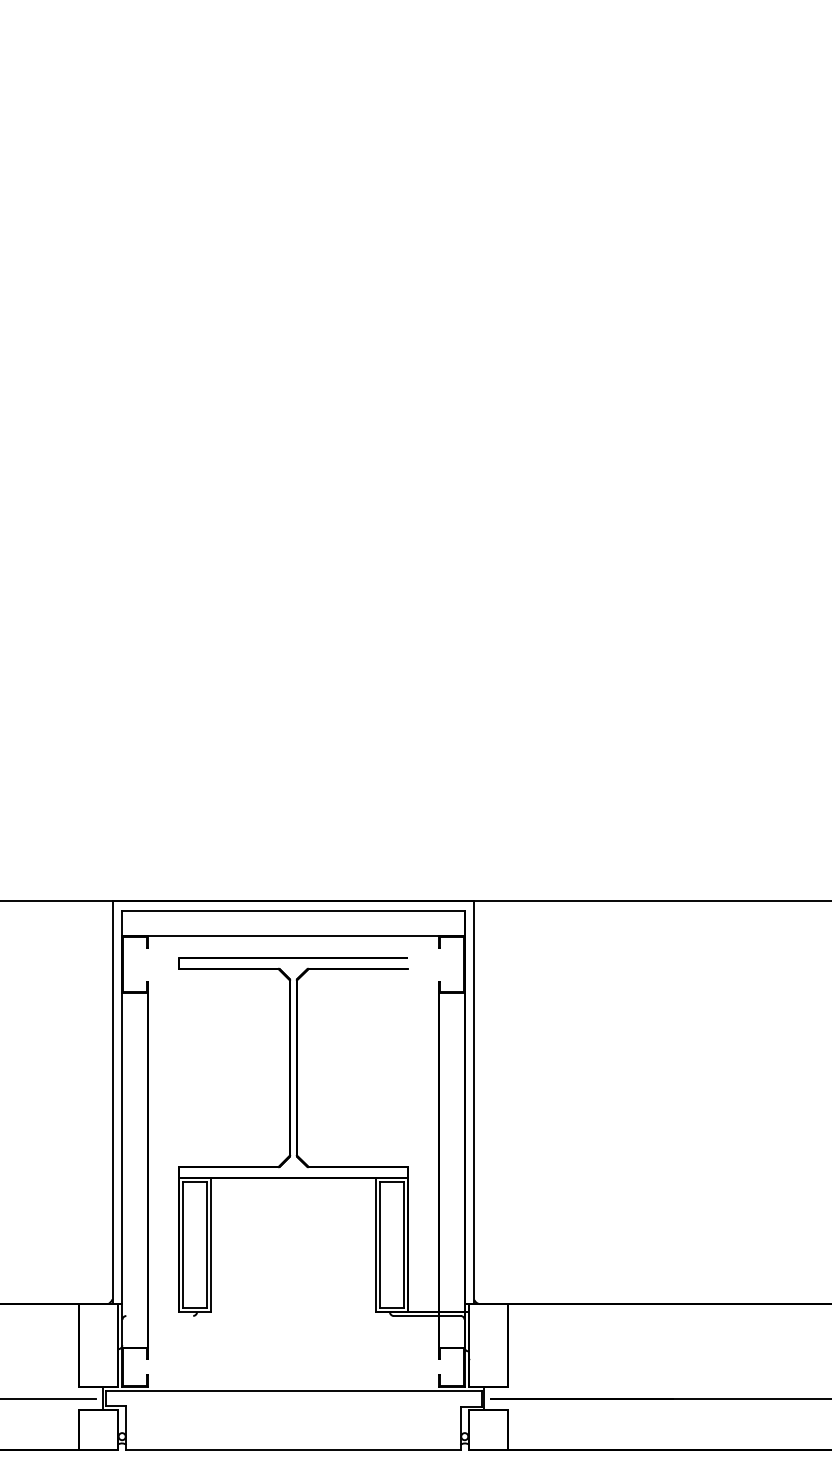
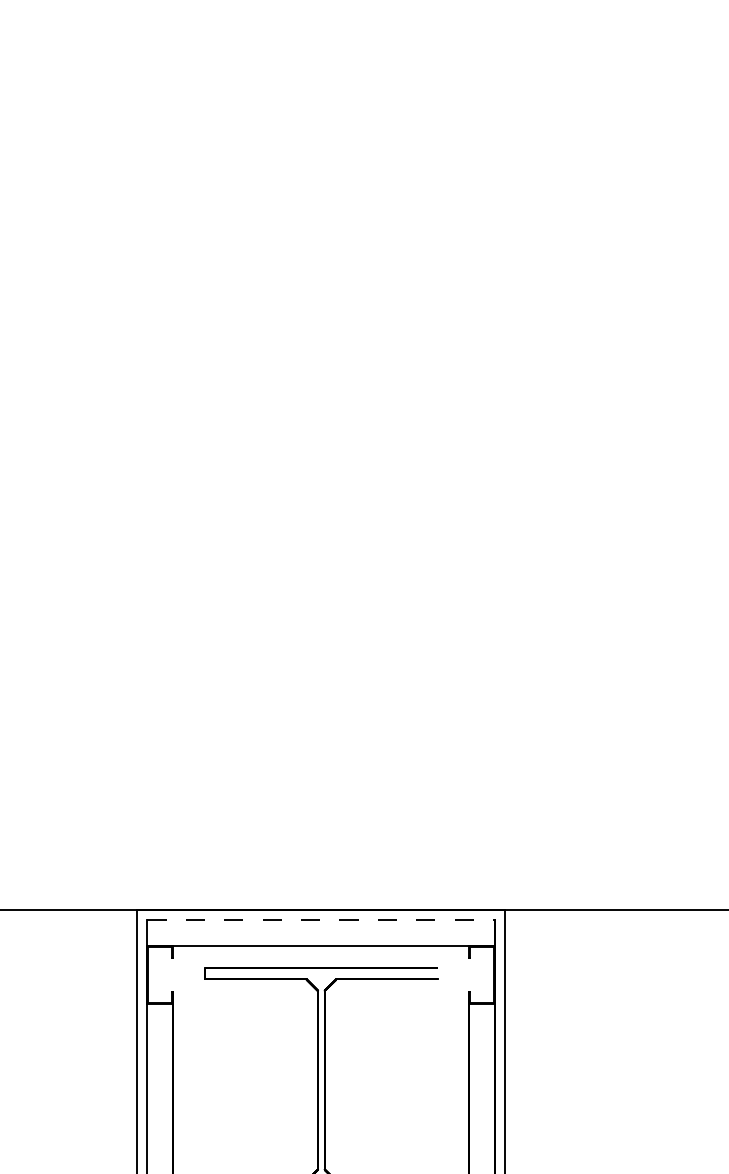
line: (293, 910) -> (321, 920), solid -> dashed

